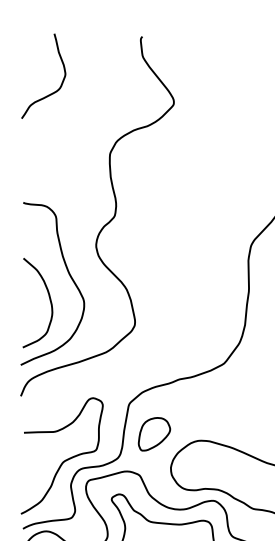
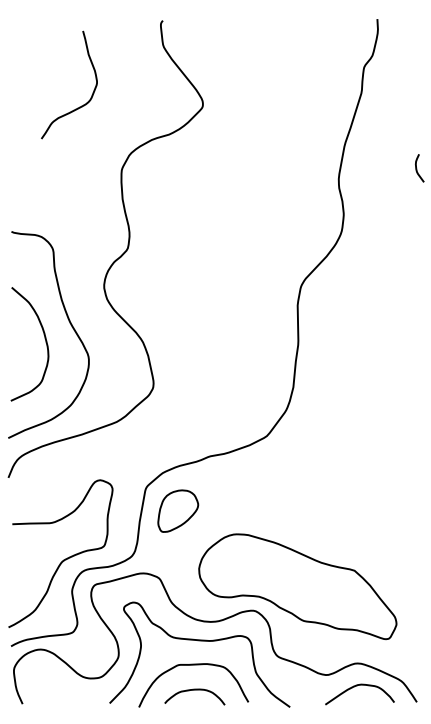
curve: (51, 93) -> (79, 106), moved
curve: (50, 301) -> (45, 342), moved
part: (154, 433) -> (178, 510), moved

